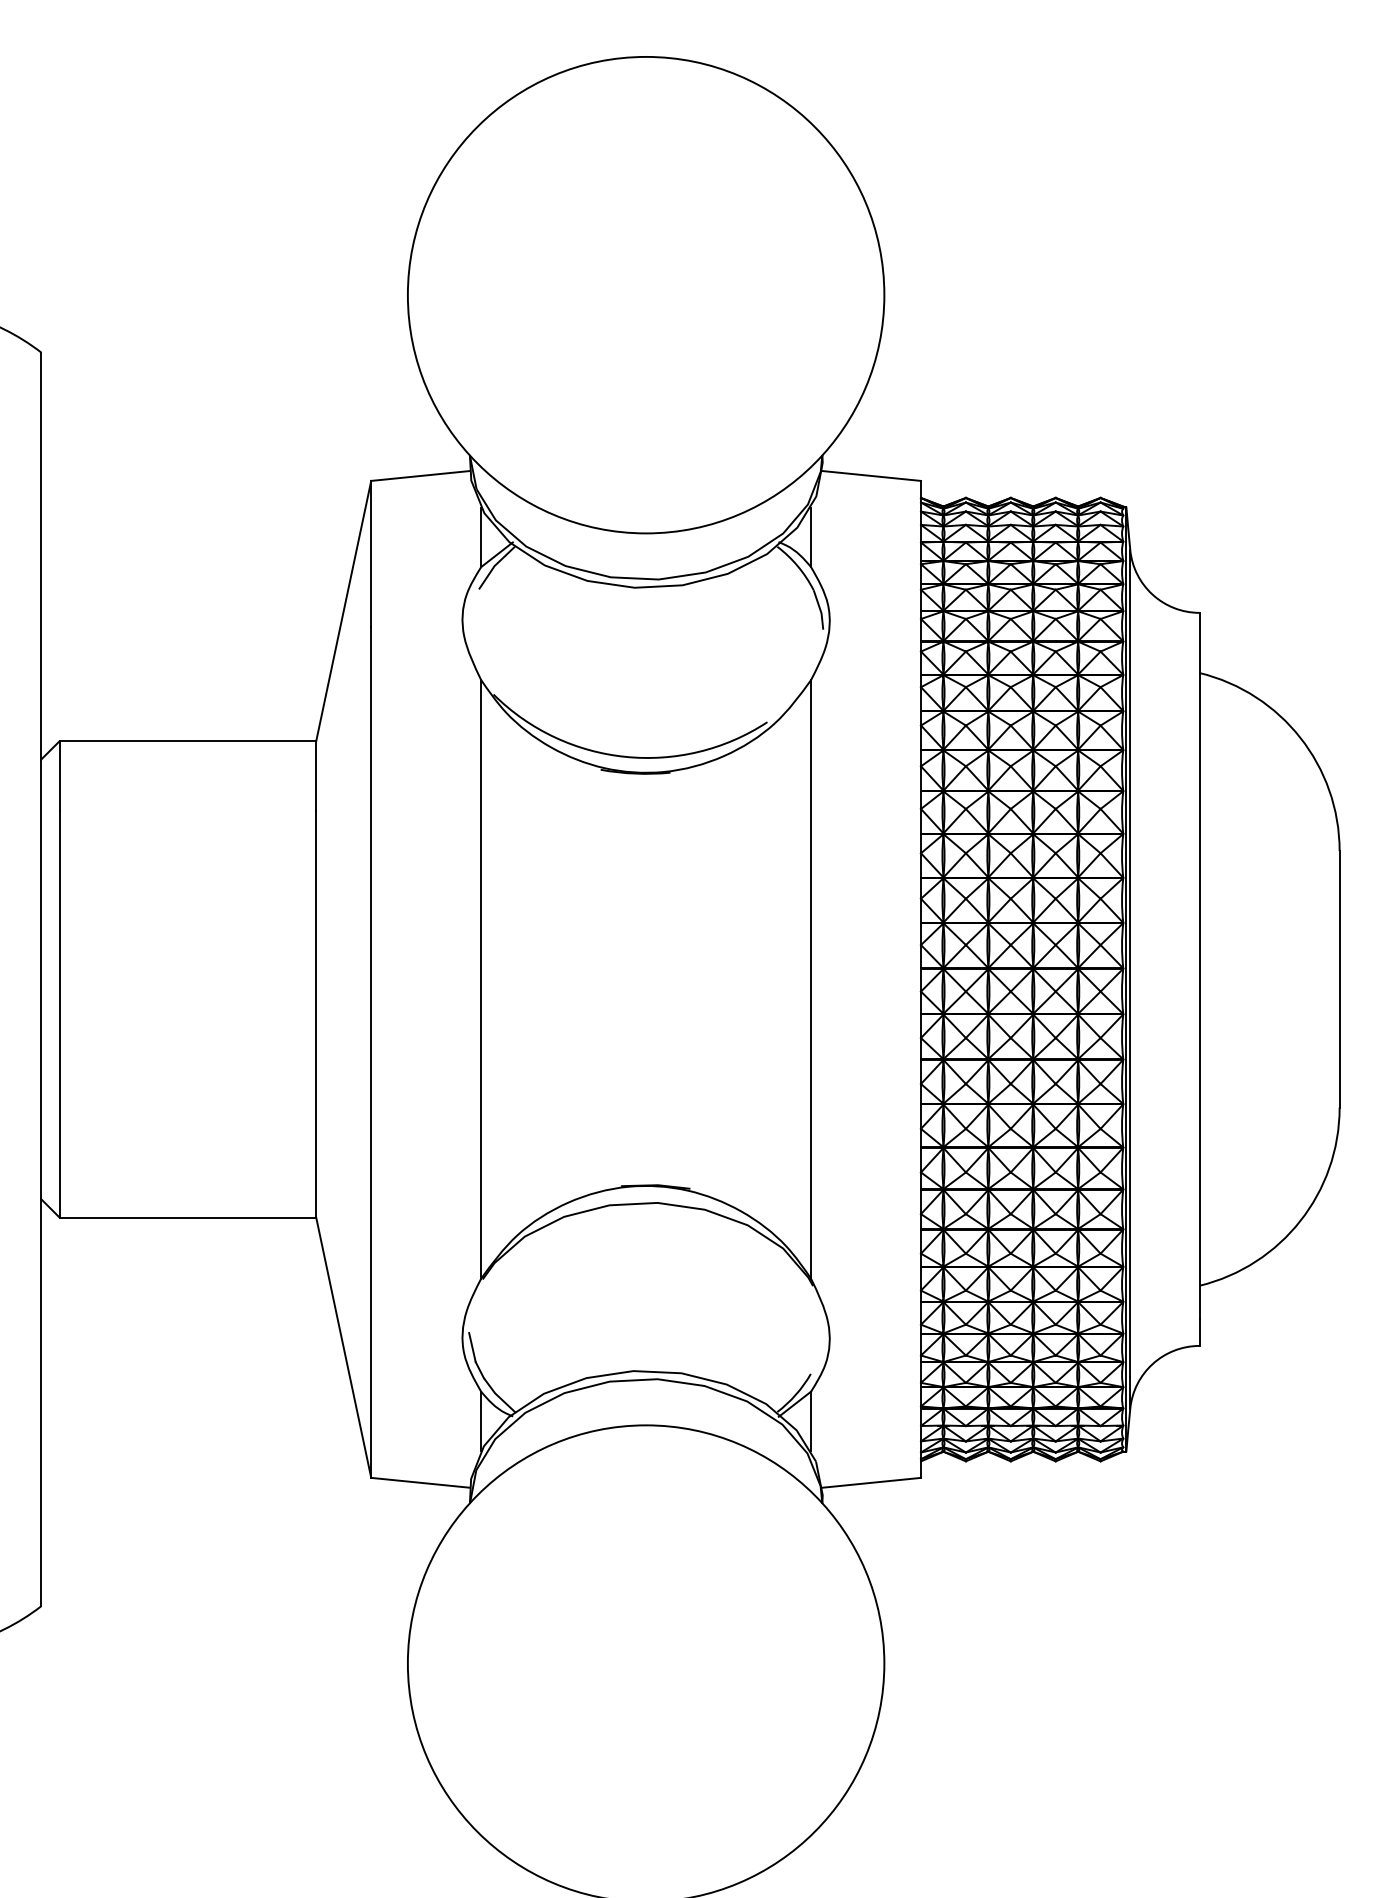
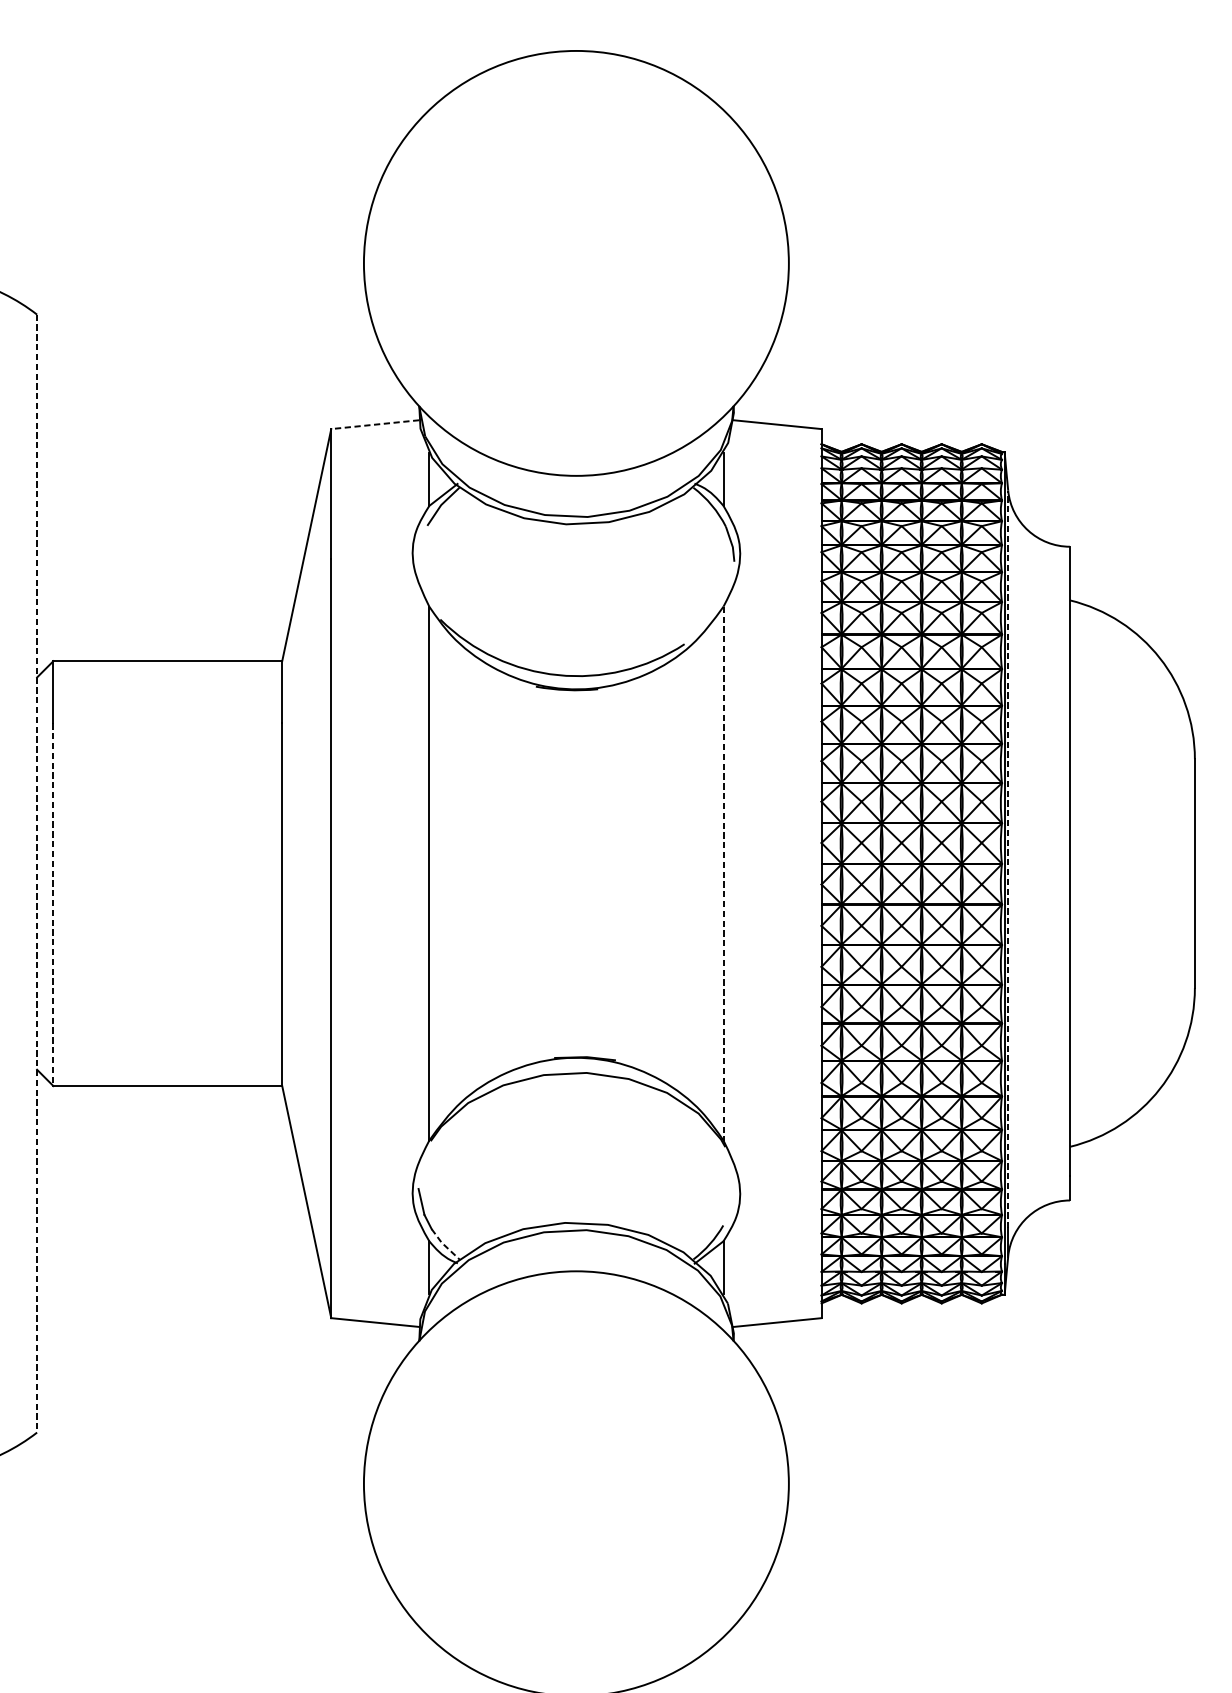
line: (420, 475) -> (375, 424), solid -> dashed
line: (1130, 963) -> (1008, 859), solid -> dashed
line: (41, 979) -> (37, 873), solid -> dashed
line: (811, 979) -> (723, 873), solid -> dashed
line: (59, 1014) -> (53, 904), solid -> dashed
line: (498, 1396) -> (444, 1245), solid -> dashed

